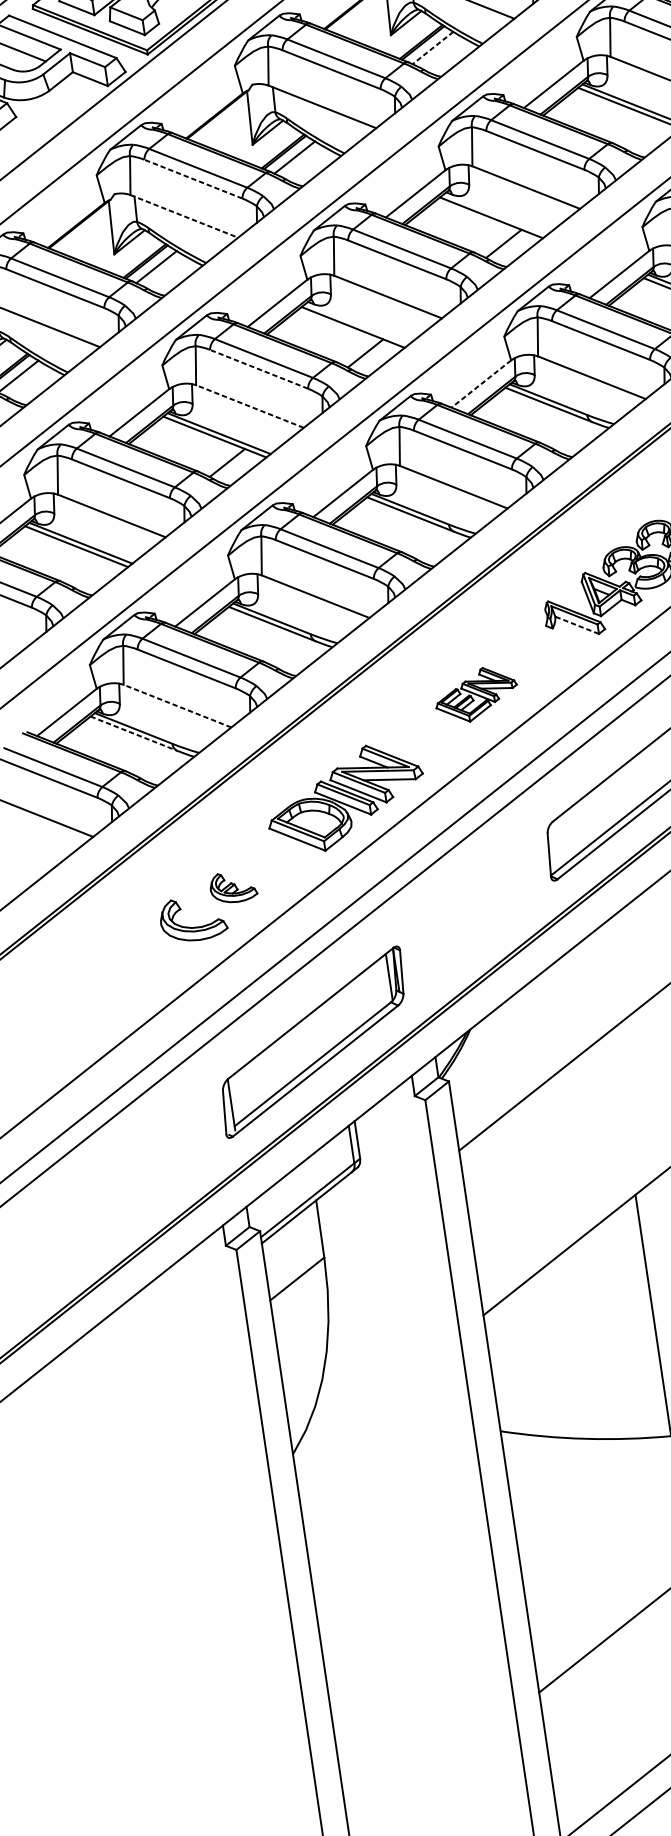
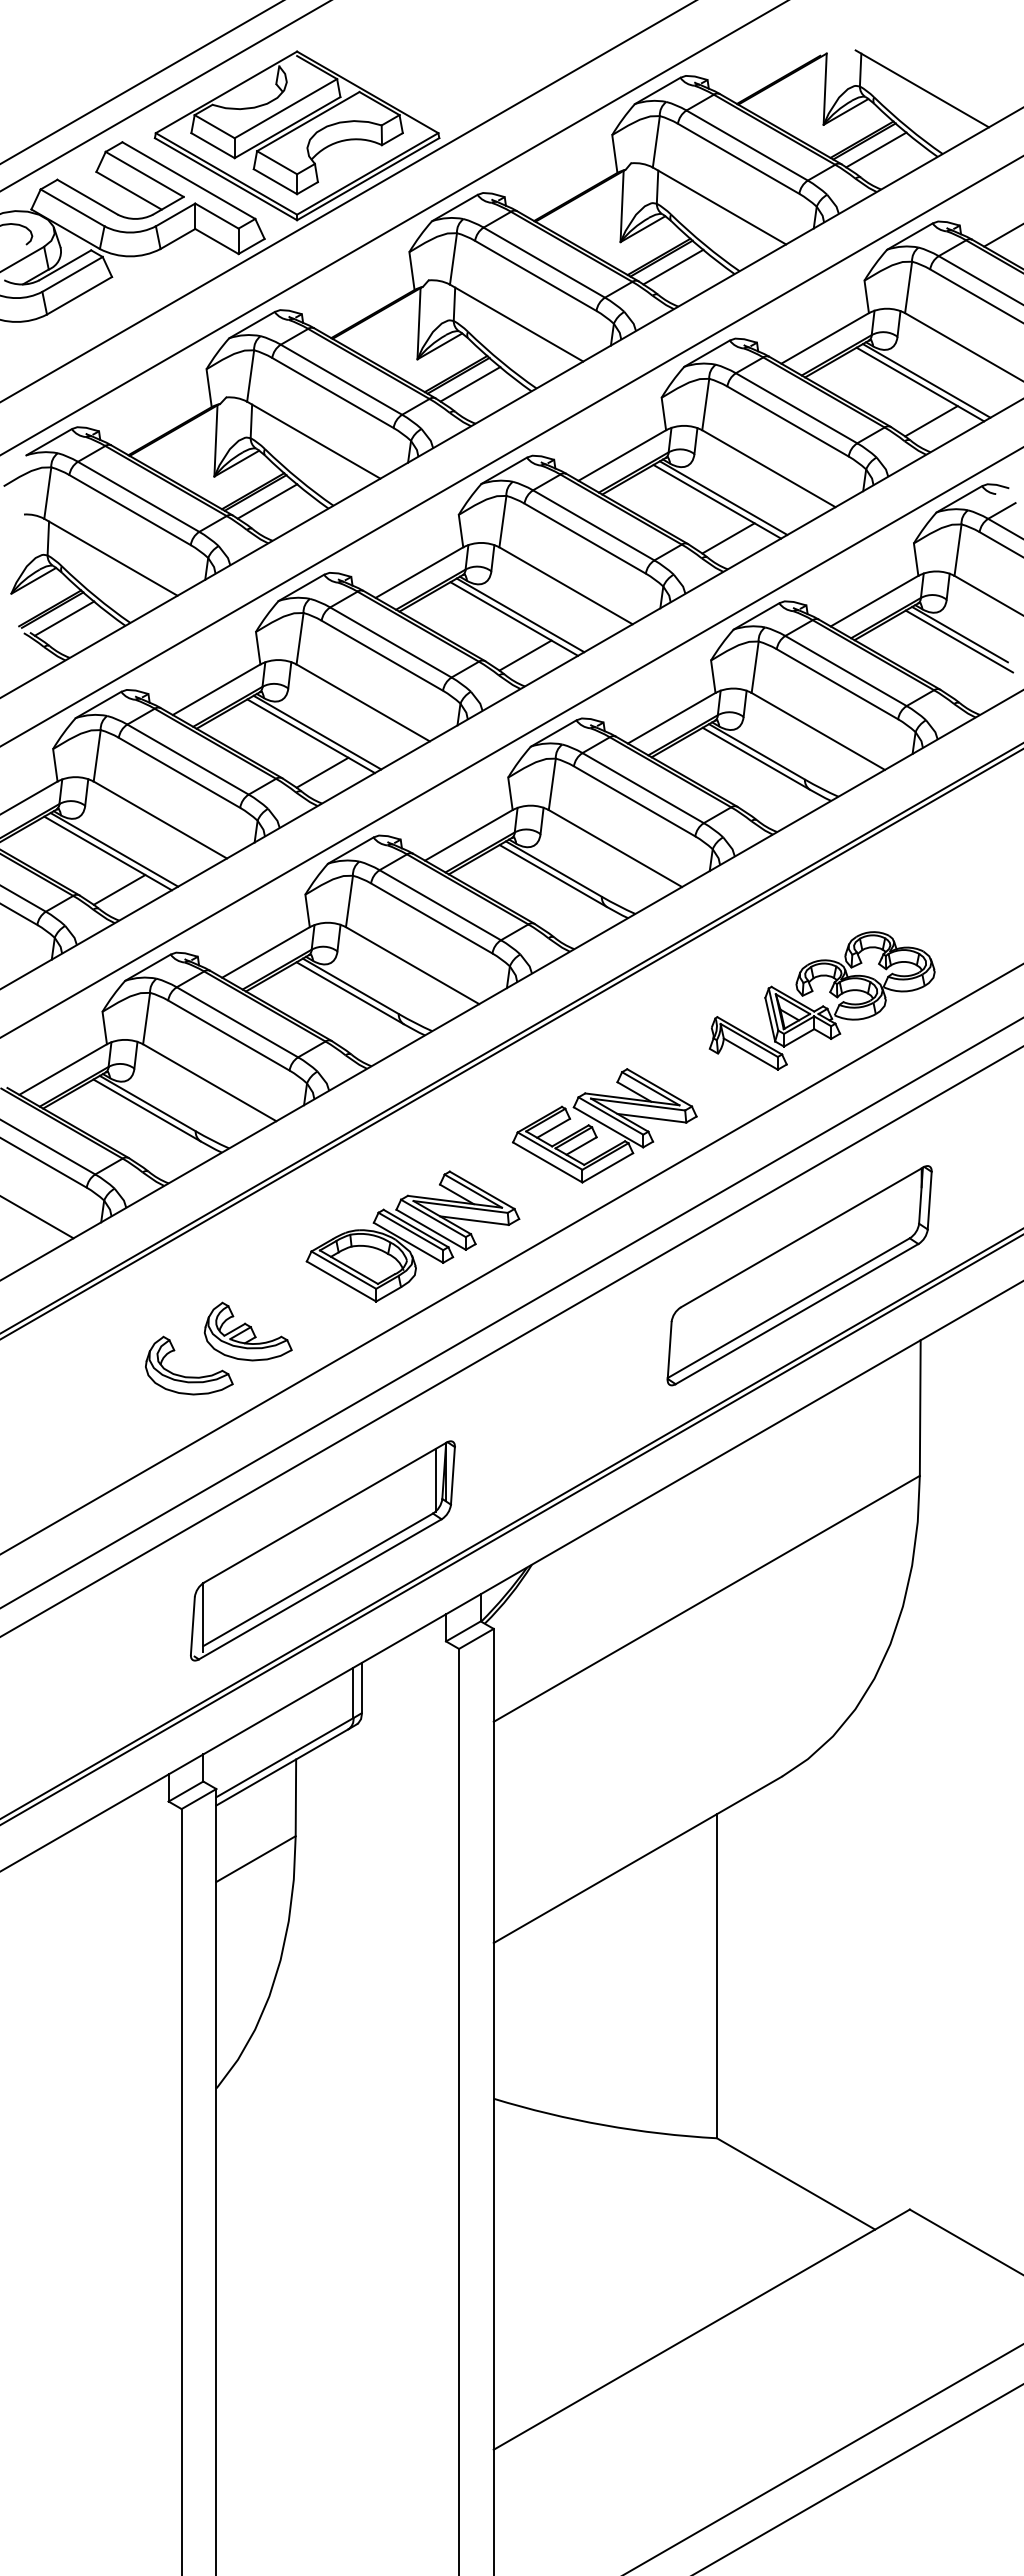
line: (433, 48) -> (673, 267), dashed -> solid
line: (642, 134) -> (931, 421), added
line: (193, 178) -> (332, 392), dashed -> solid
line: (495, 214) -> (723, 497), added
line: (184, 216) -> (313, 440), dashed -> solid
line: (357, 324) -> (520, 615), added
line: (258, 369) -> (381, 655), dashed -> solid
line: (481, 384) -> (671, 718), dashed -> solid
line: (250, 406) -> (363, 702), dashed -> solid
line: (89, 572) -> (119, 889), added
line: (576, 624) -> (750, 1053), dashed -> solid
part: (476, 694) -> (604, 1125), size x1.67
line: (177, 705) -> (209, 1082), dashed -> solid
line: (134, 733) -> (147, 1110), dashed -> solid
part: (232, 887) -> (247, 1331), size x1.43

